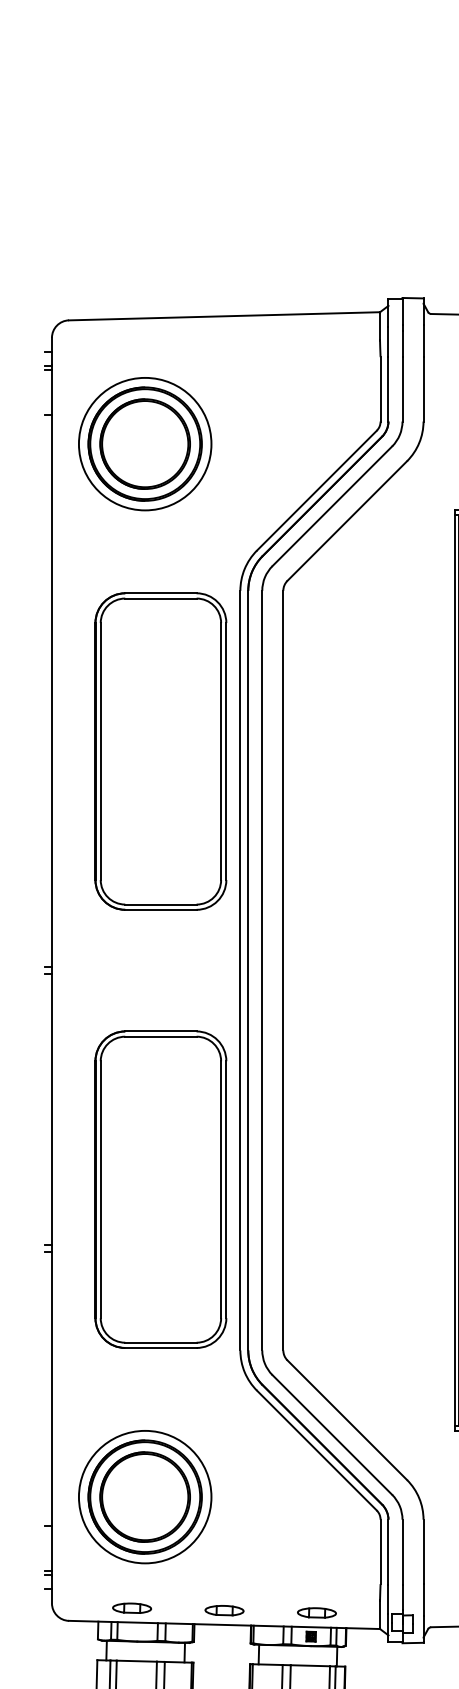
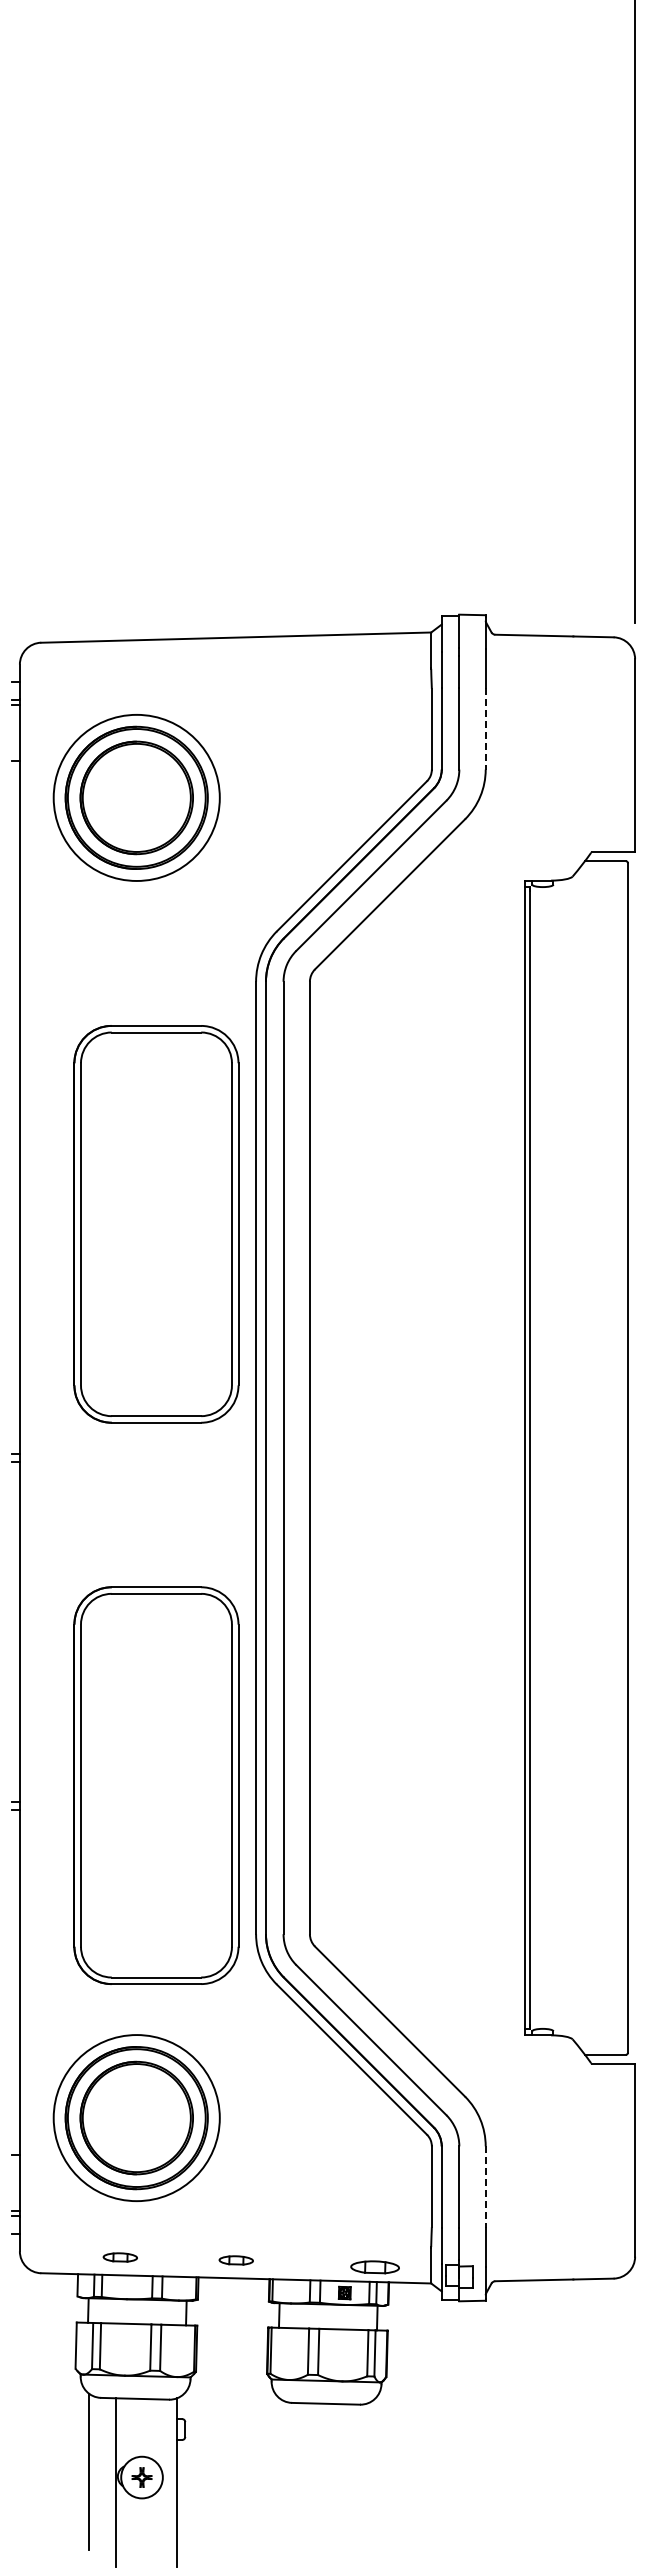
line: (423, 388) -> (485, 728), solid -> dashed
part: (160, 751) -> (156, 1224), moved
part: (160, 1189) -> (156, 1785), moved
line: (423, 1552) -> (485, 2187), solid -> dashed
part: (132, 1608) -> (120, 2257), size x0.7
part: (224, 1610) -> (236, 2260), size x0.7
part: (316, 1613) -> (374, 2267), moved

